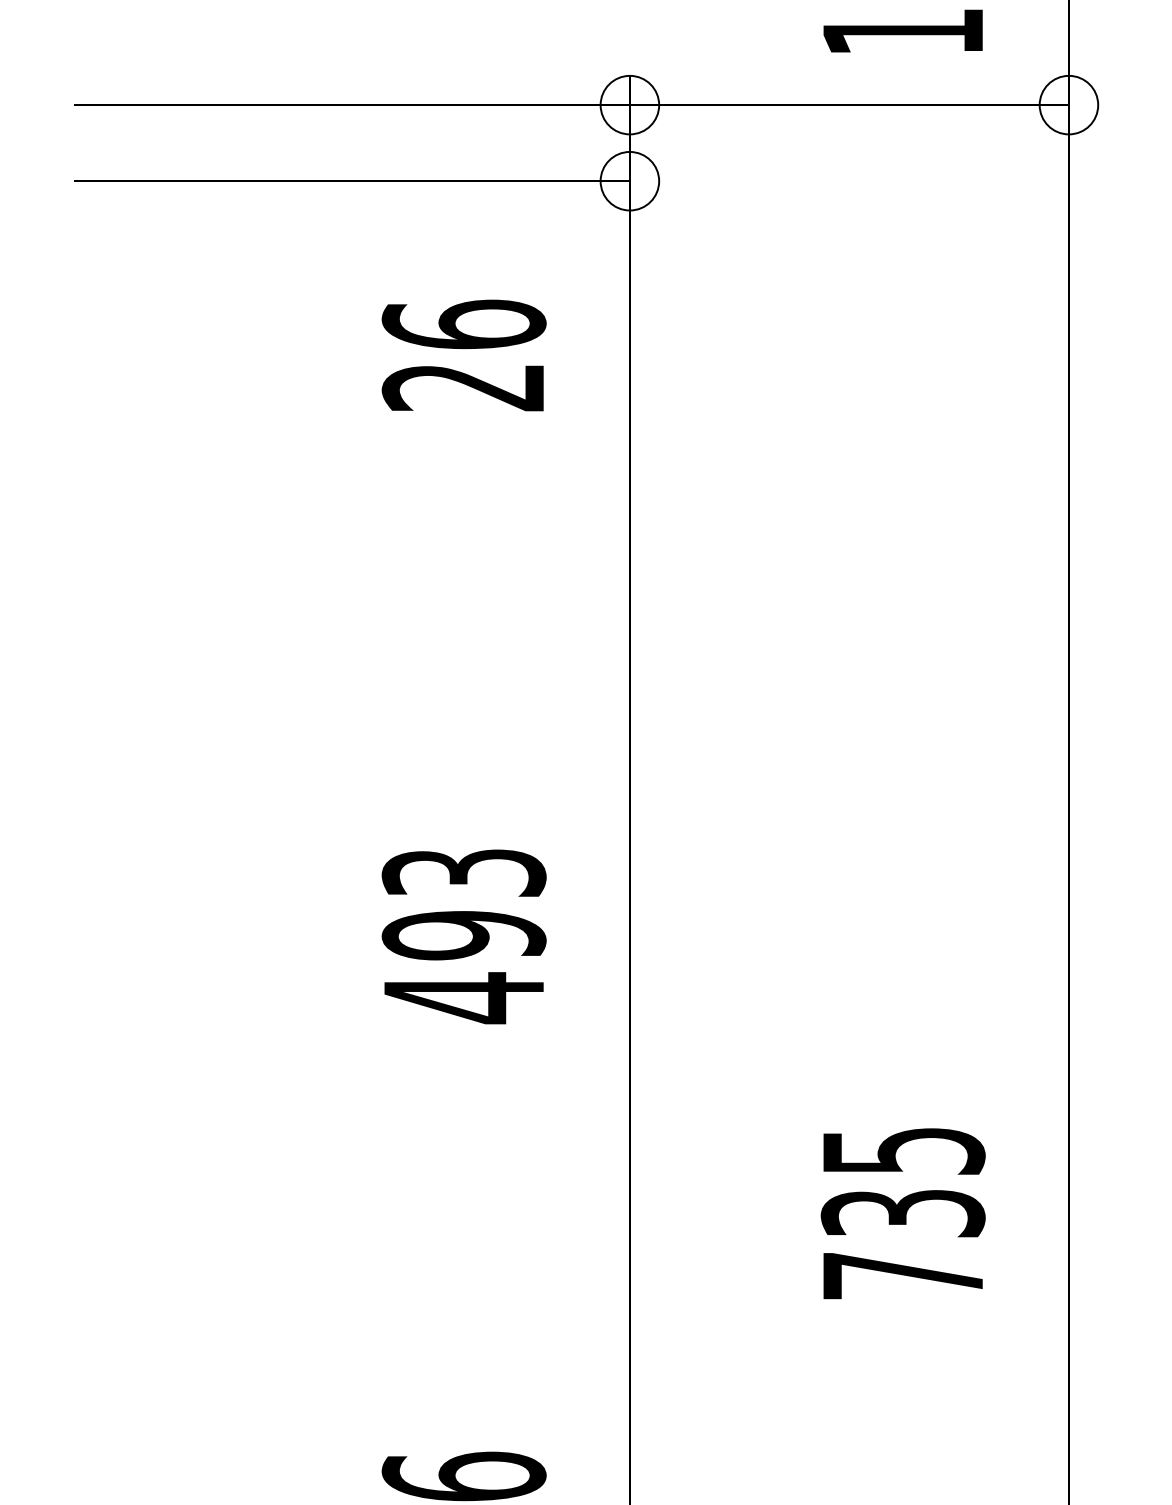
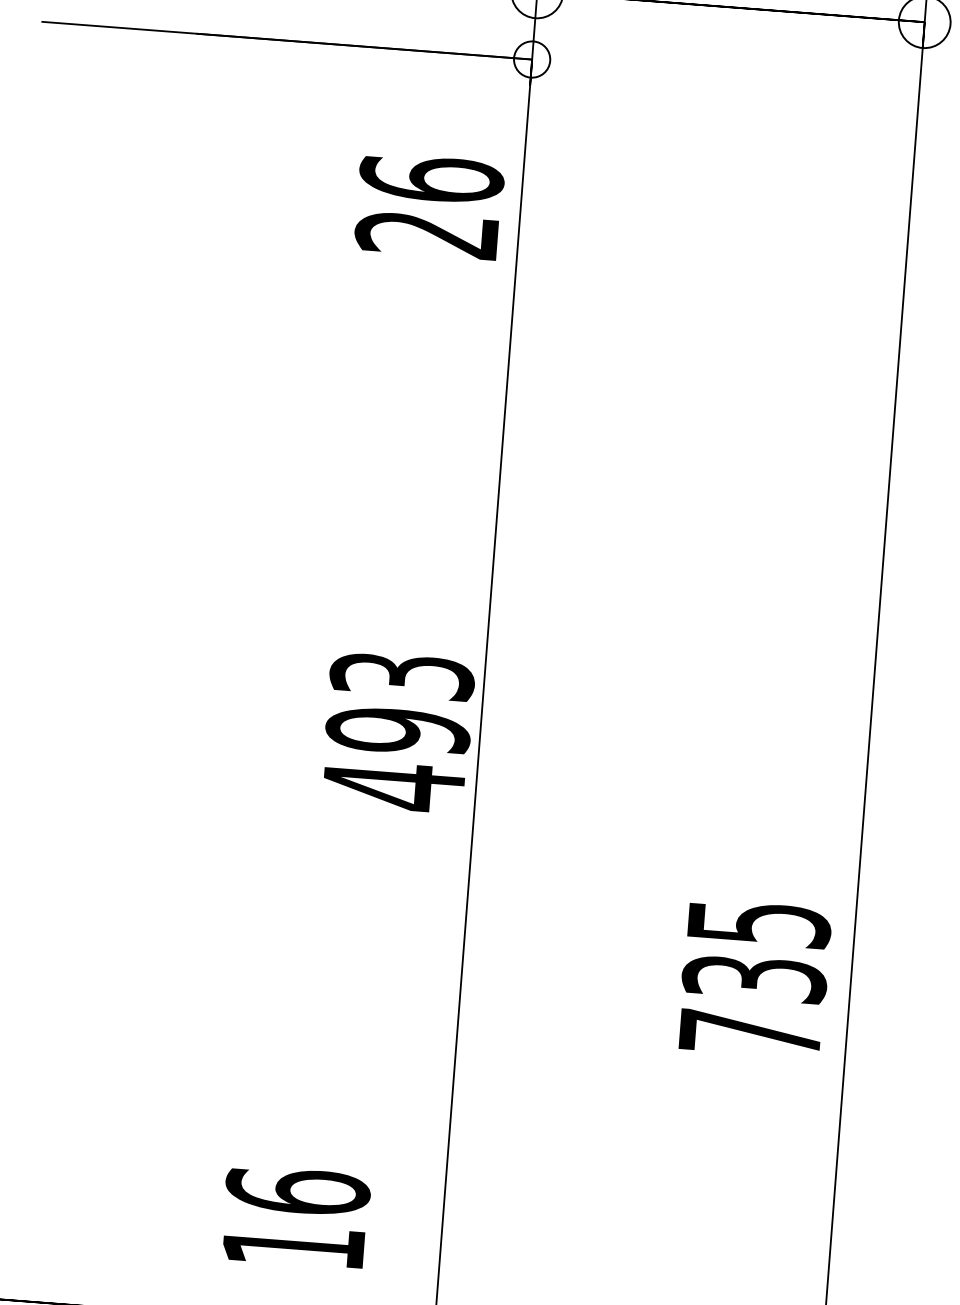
circle: (629, 180) -> (531, 58), size x0.7
text: (463, 355) -> (429, 206), moved
text: (463, 936) -> (397, 732), moved
text: (902, 1213) -> (753, 978), moved

